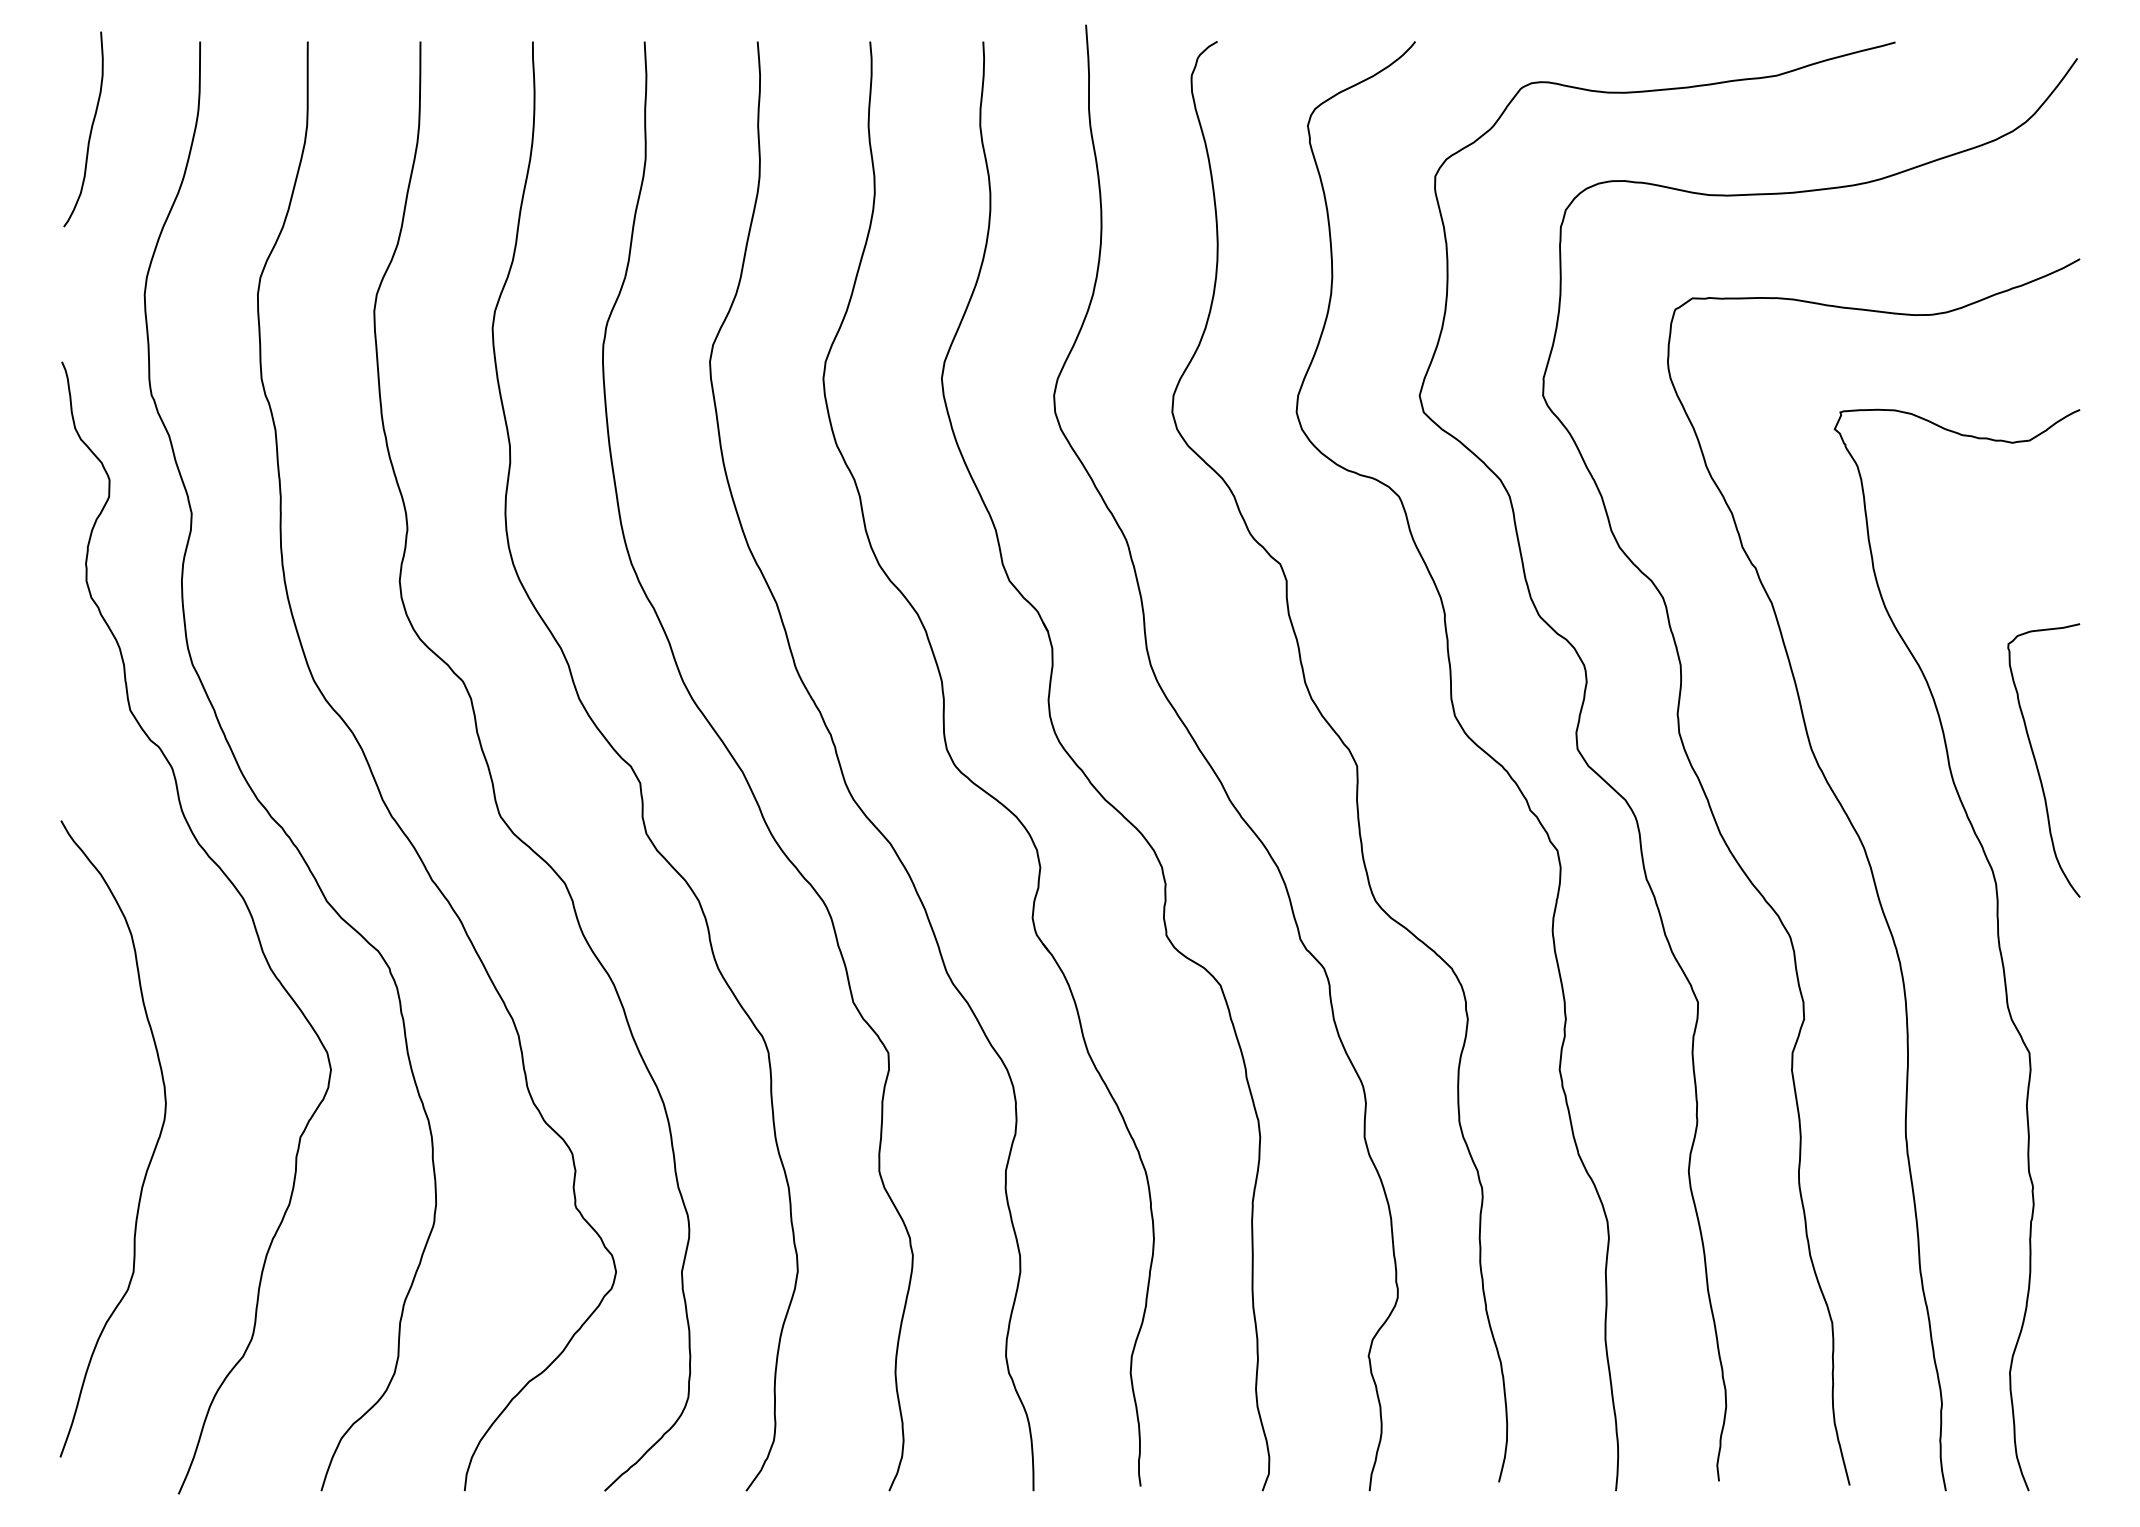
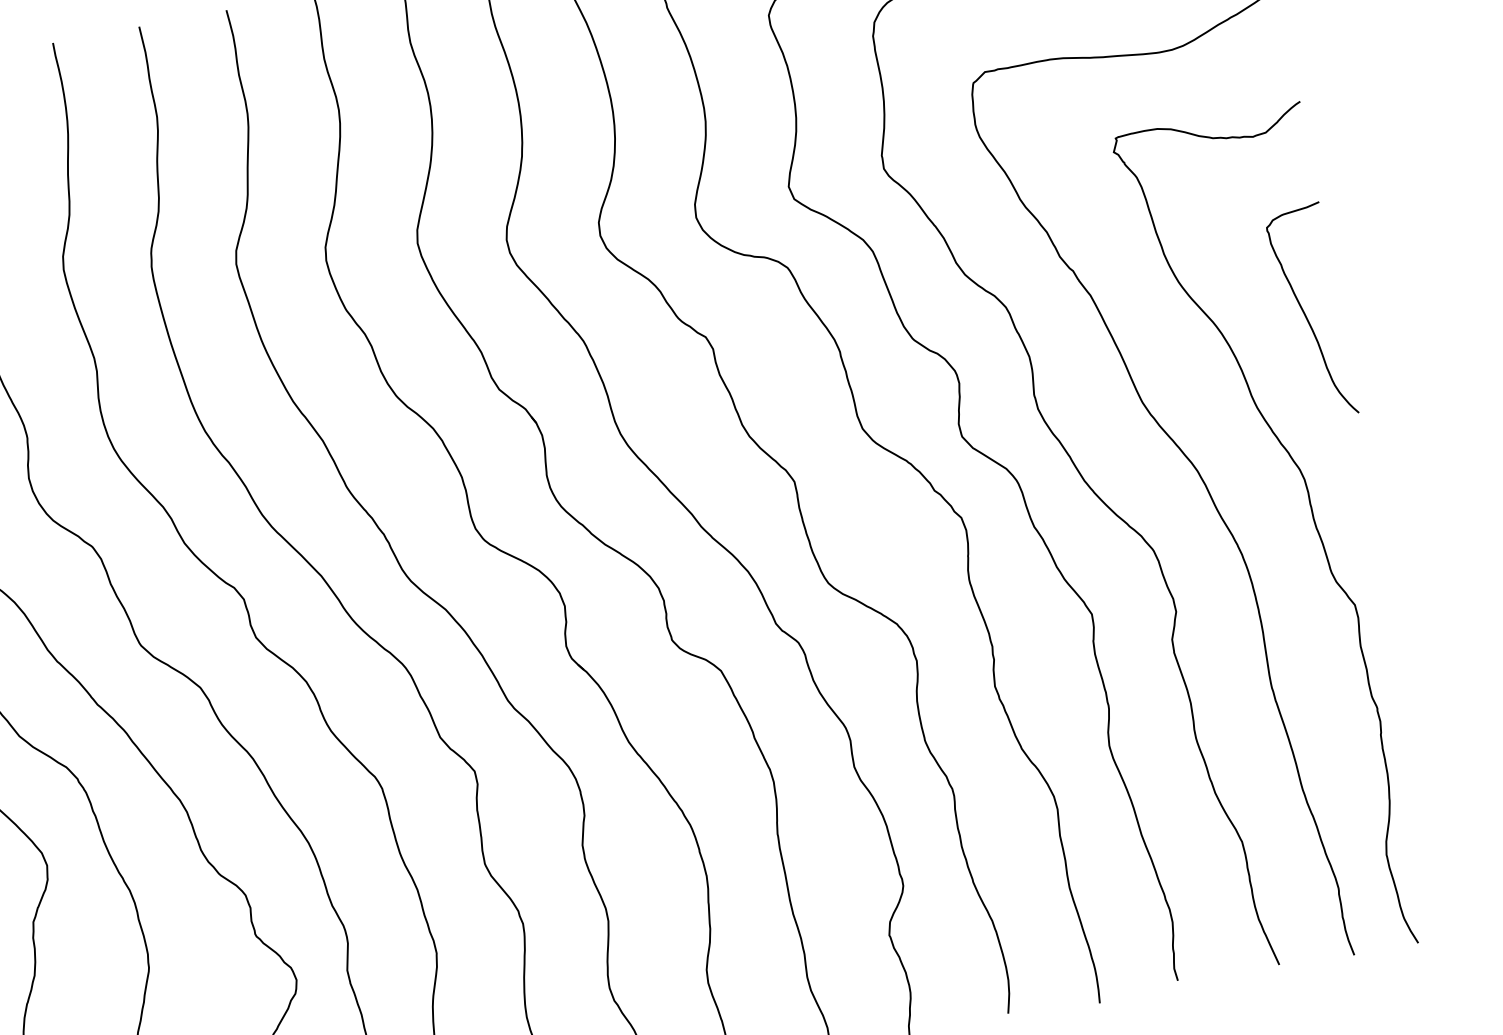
curve: (2036, 760) -> (1305, 313), moved

